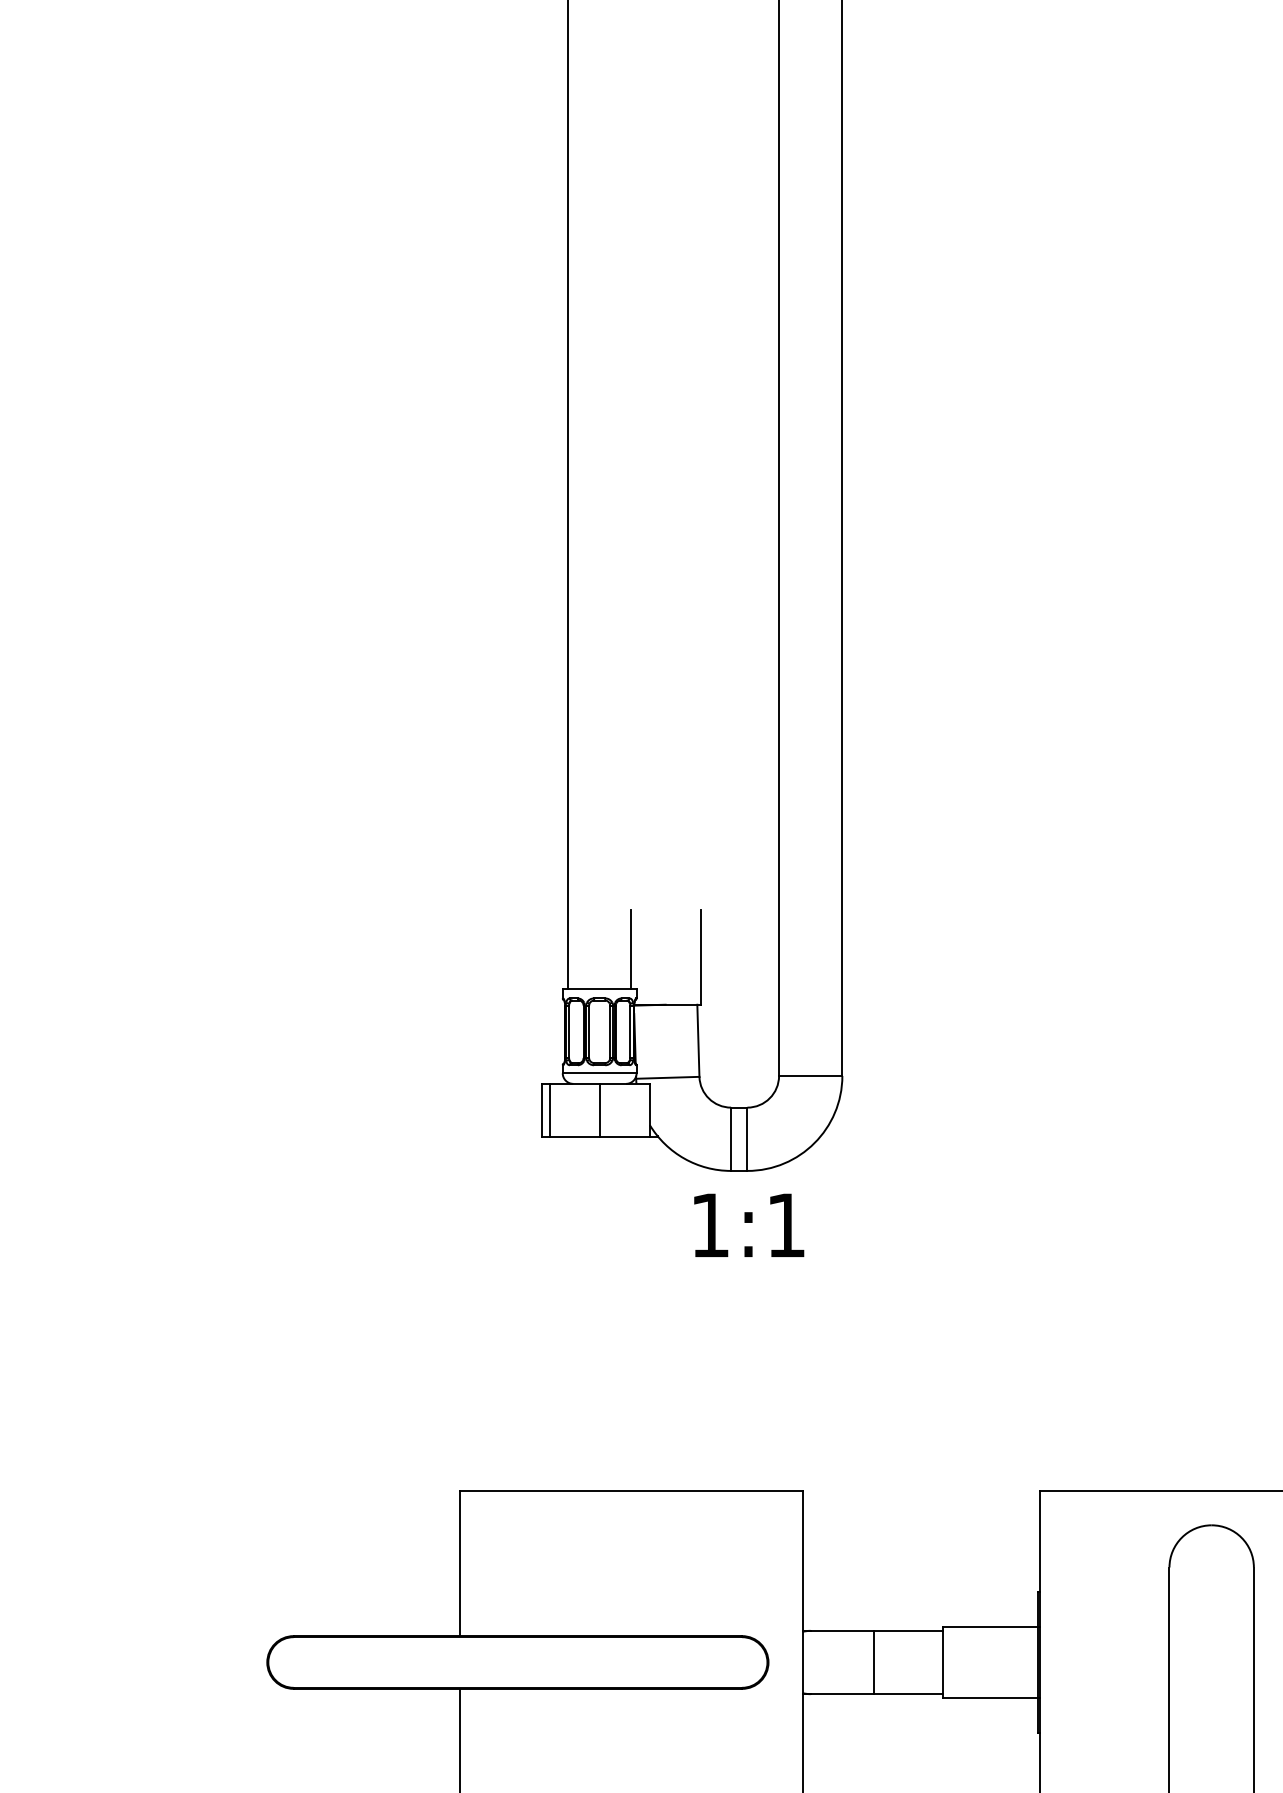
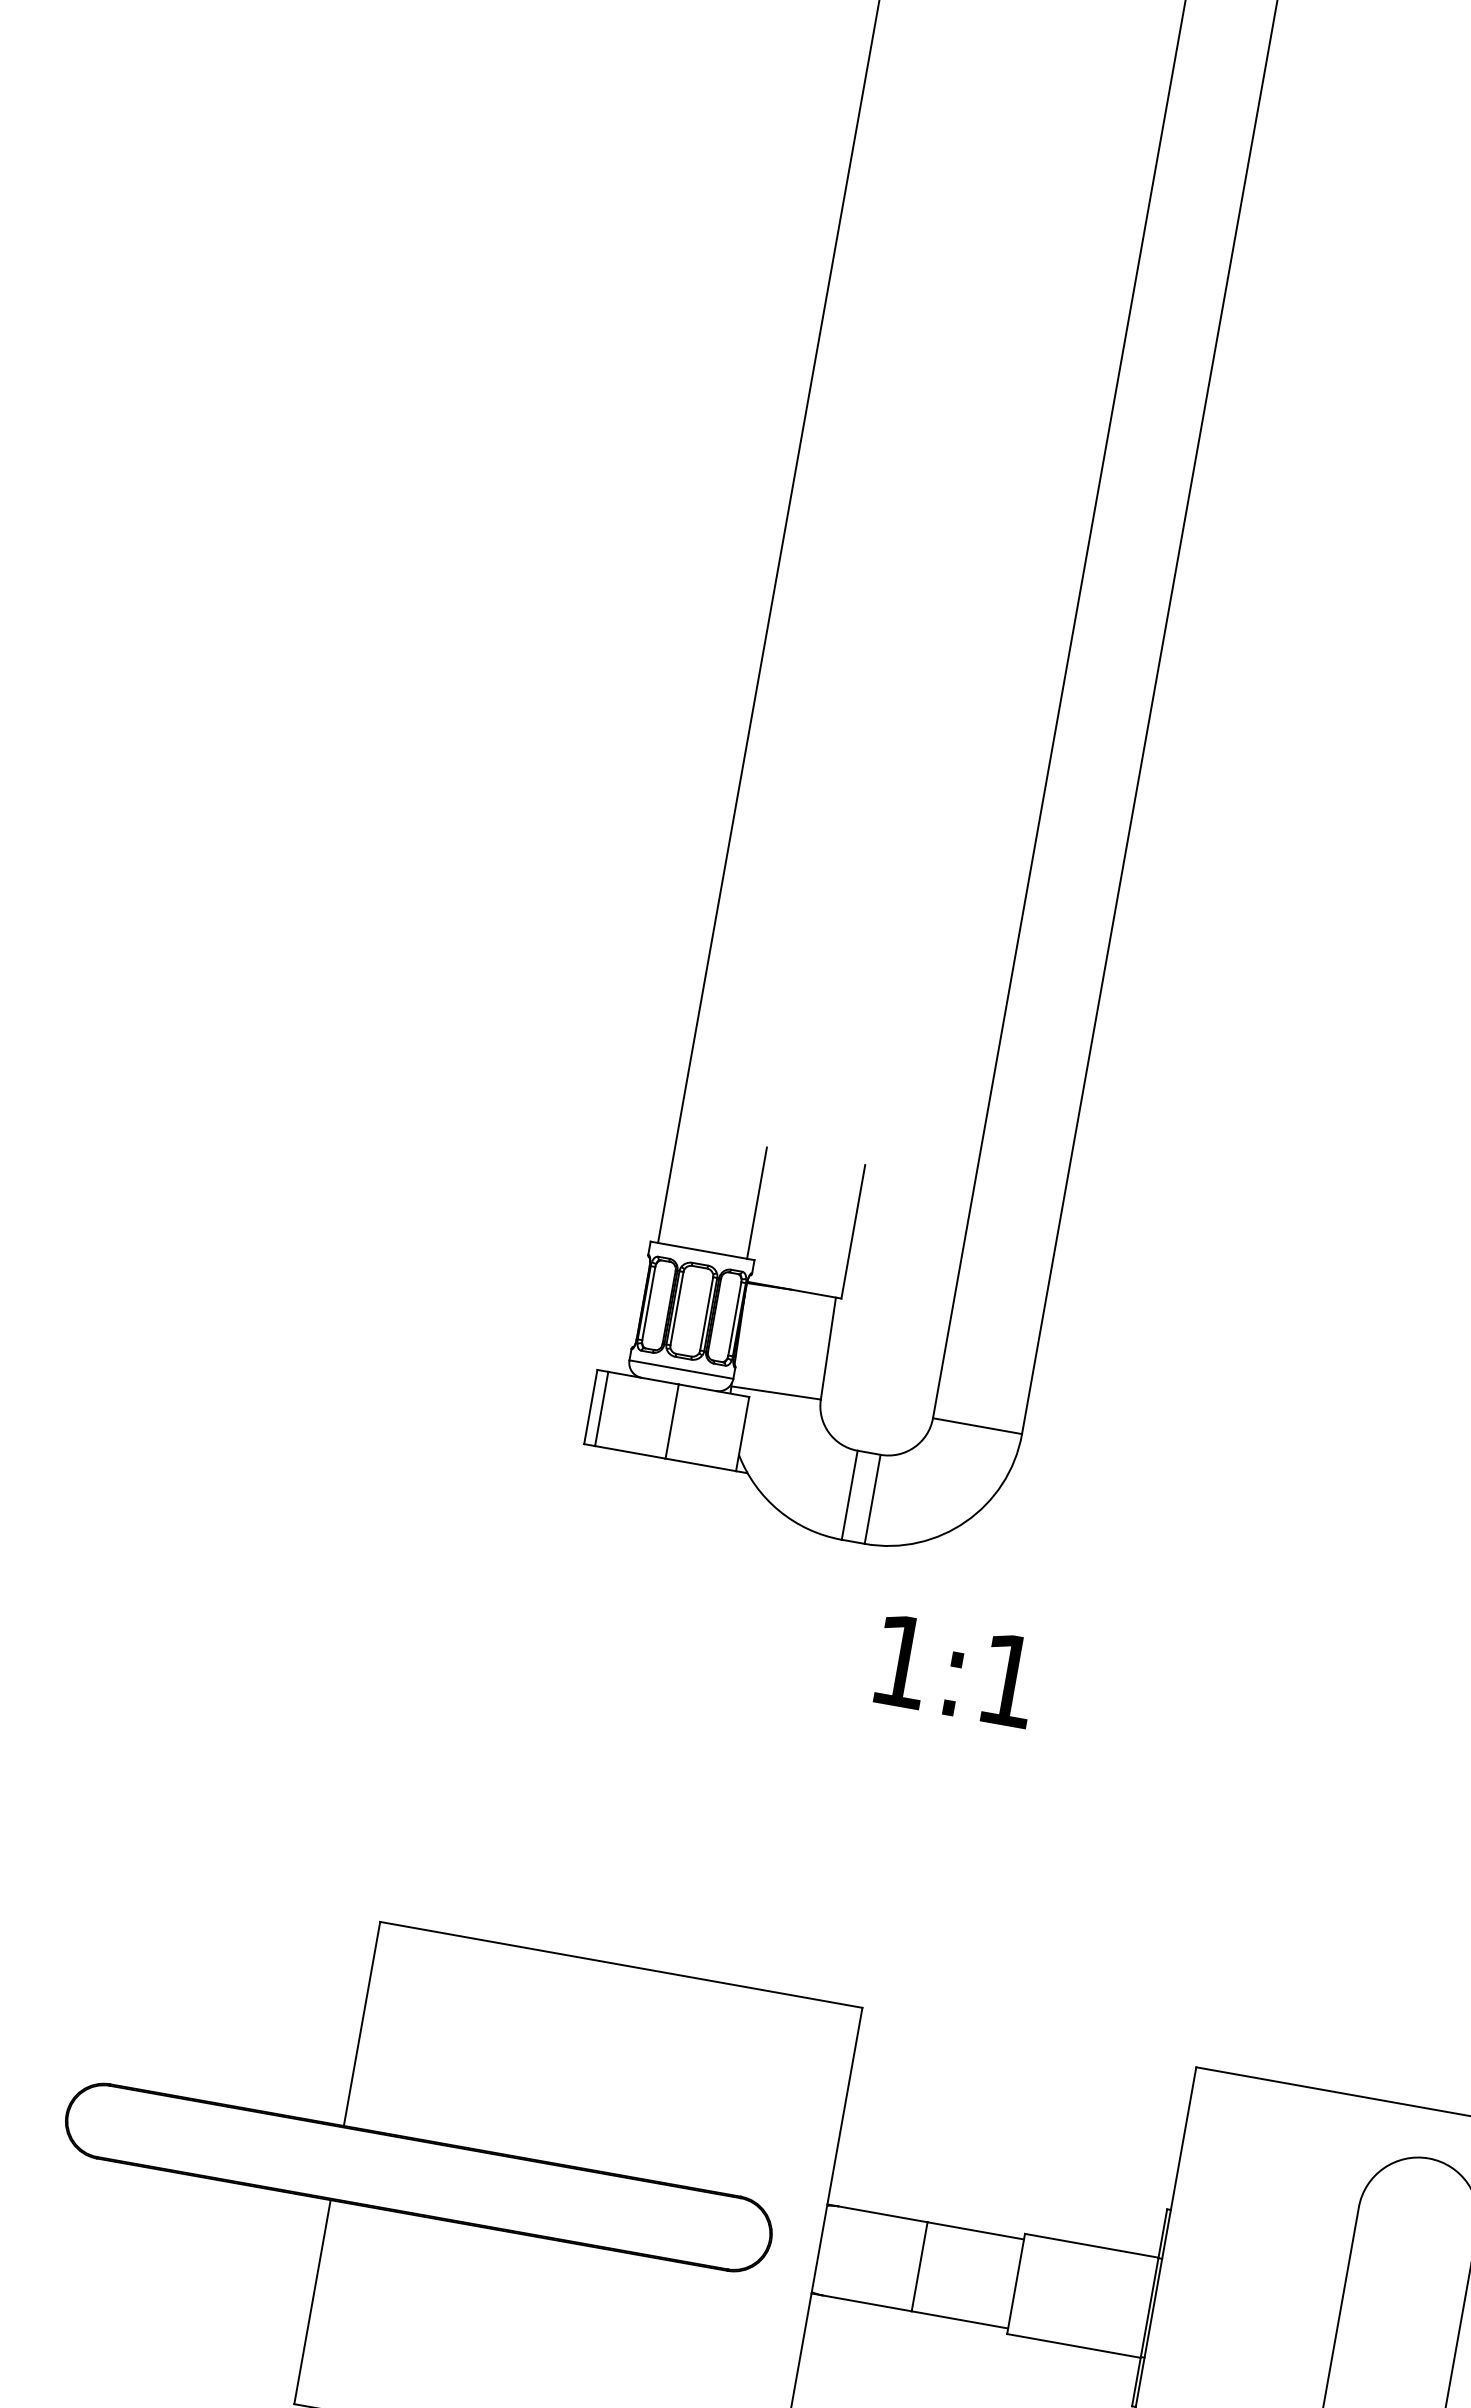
text: (749, 1224) -> (957, 1669), moved

